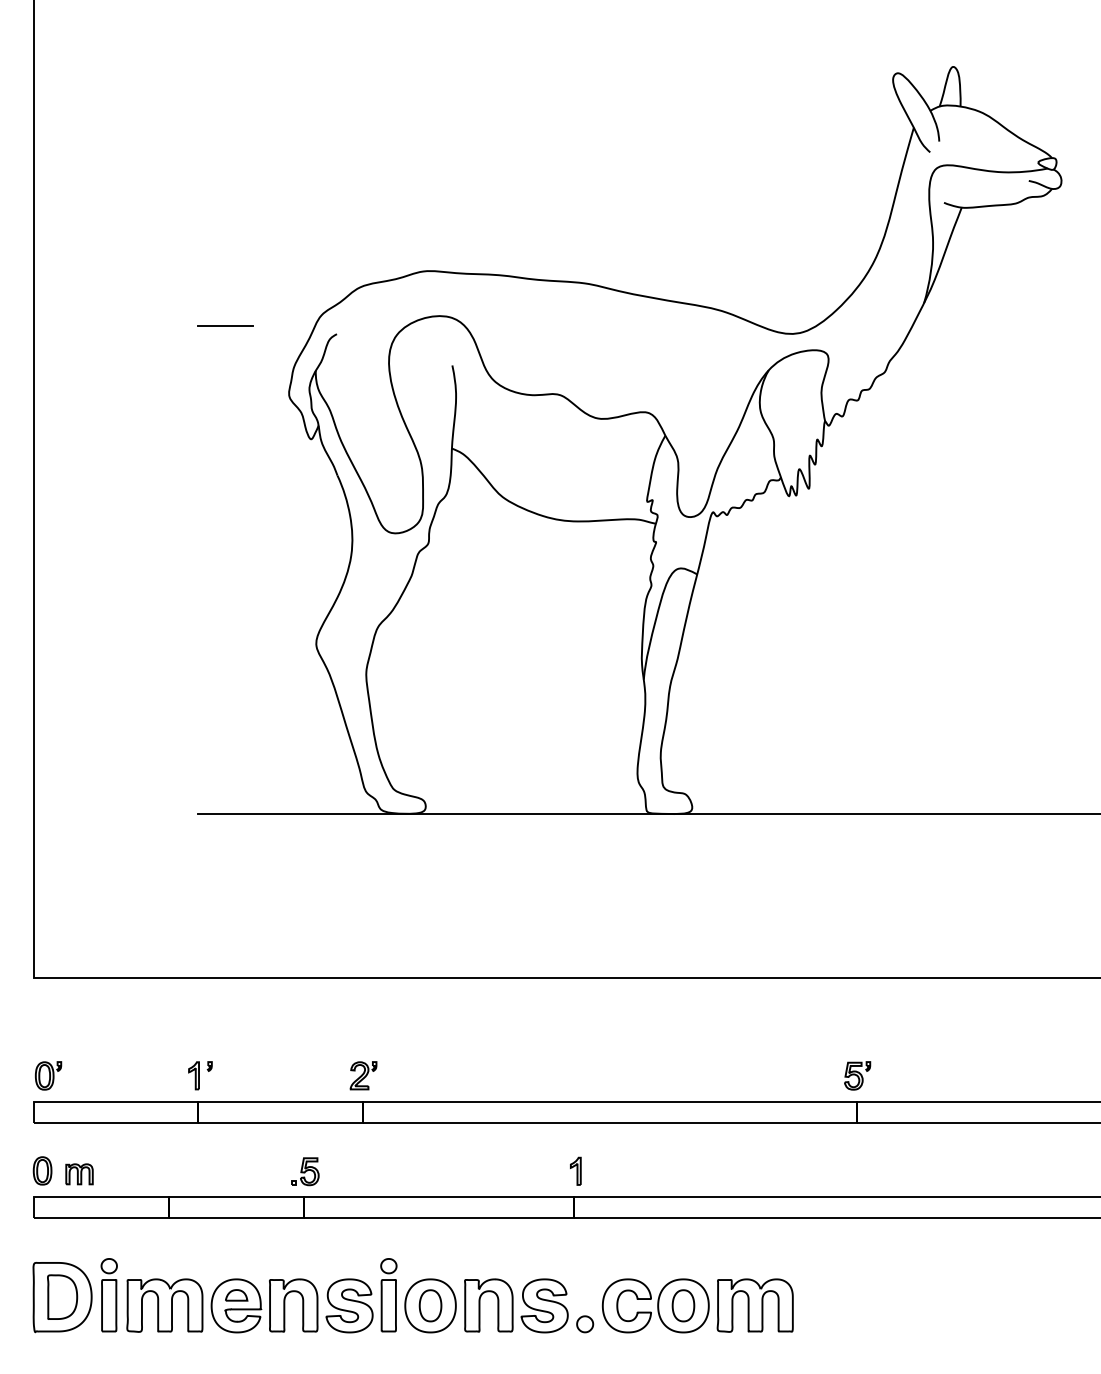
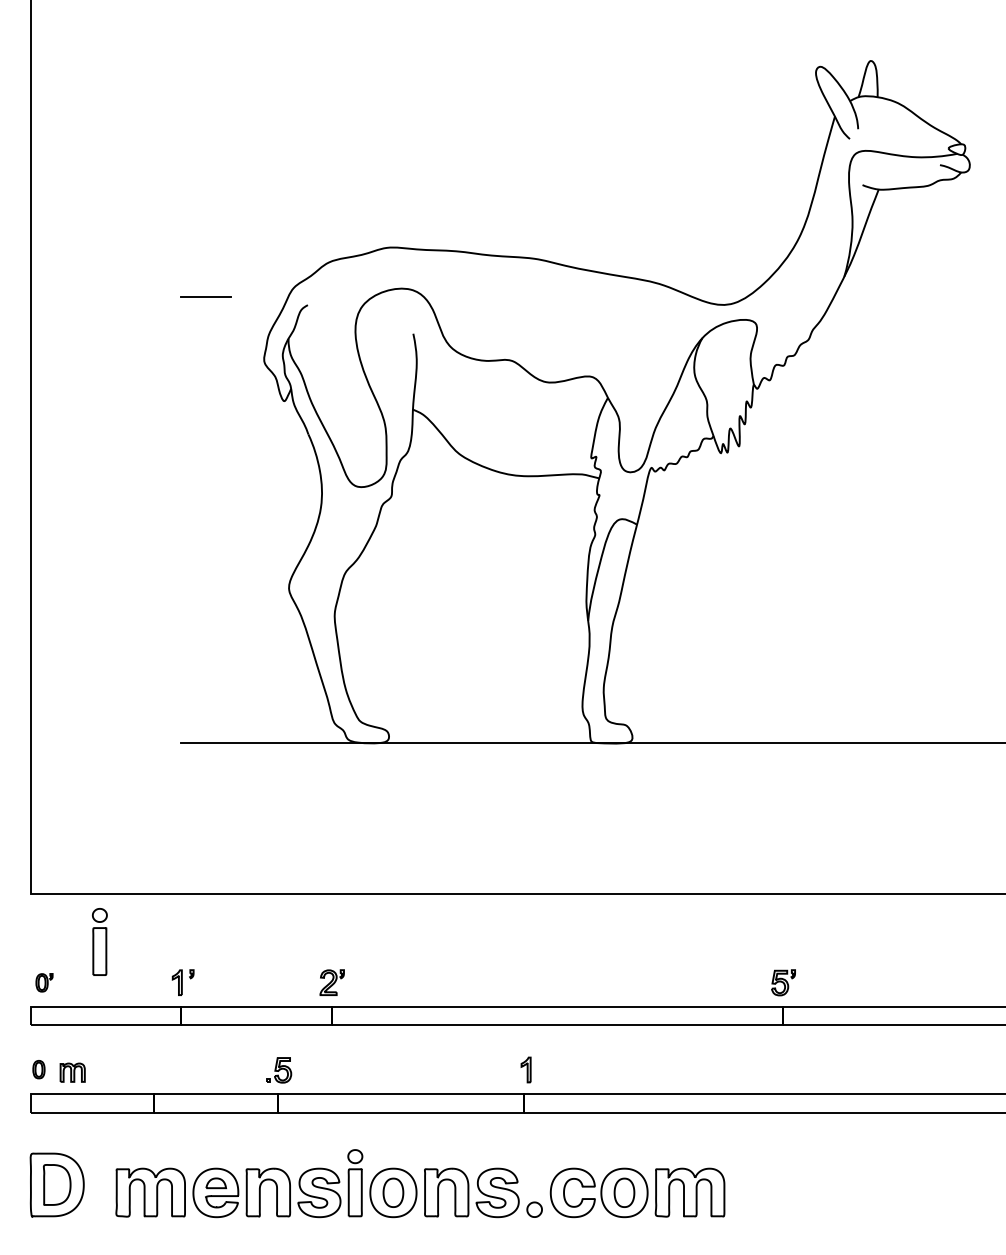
part: (48, 1075) -> (44, 982), size x0.7
part: (42, 1170) -> (38, 1069), size x0.7
part: (108, 1295) -> (99, 942), moved

